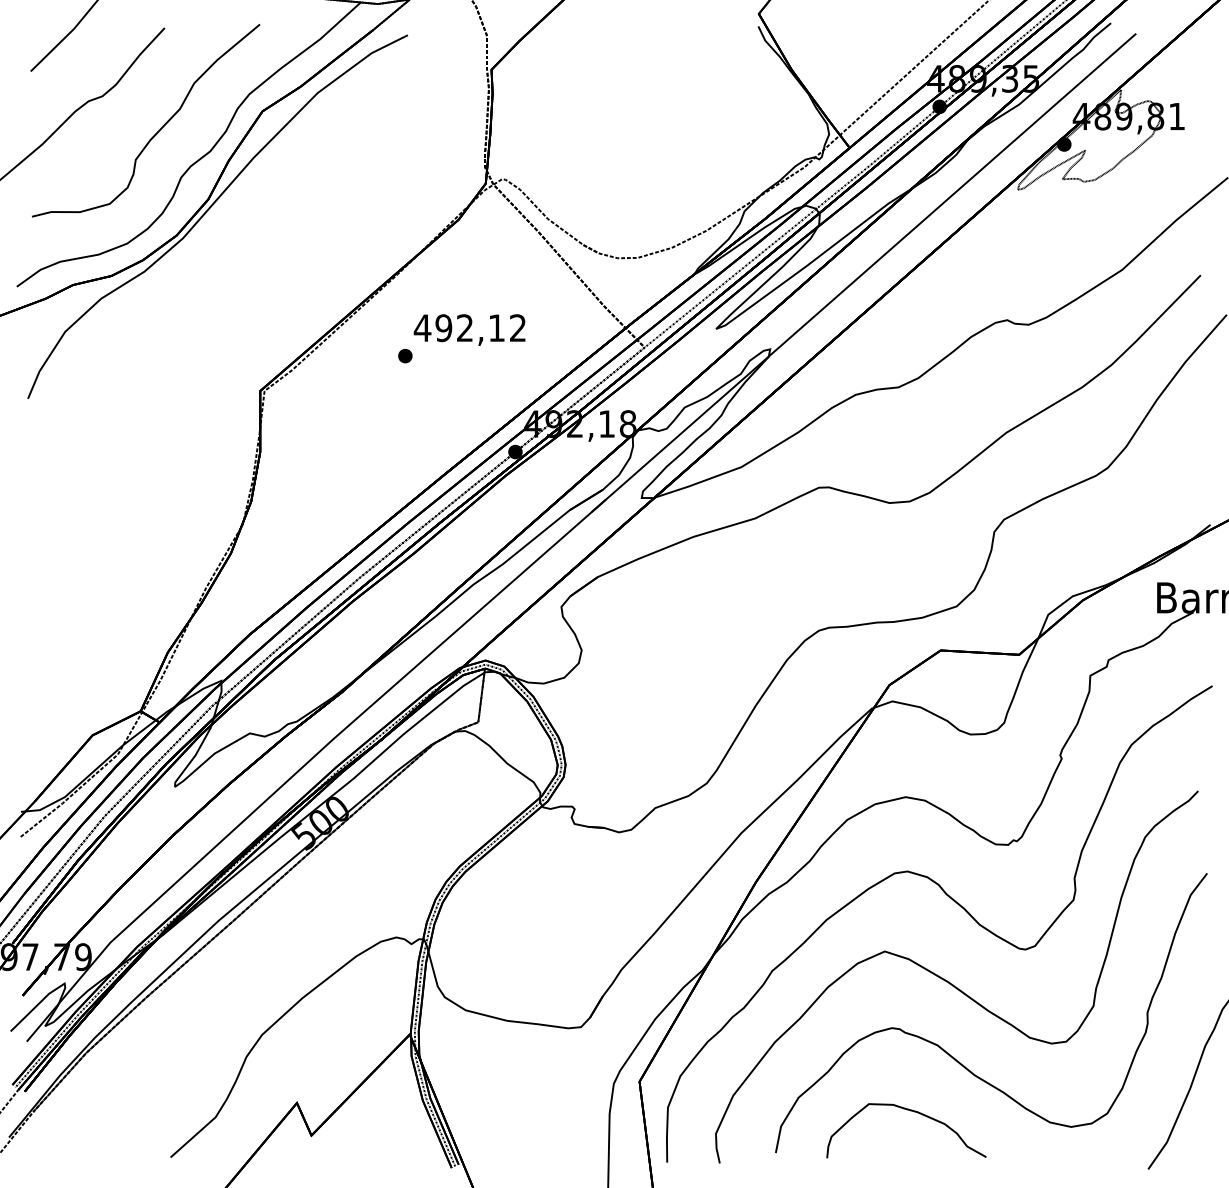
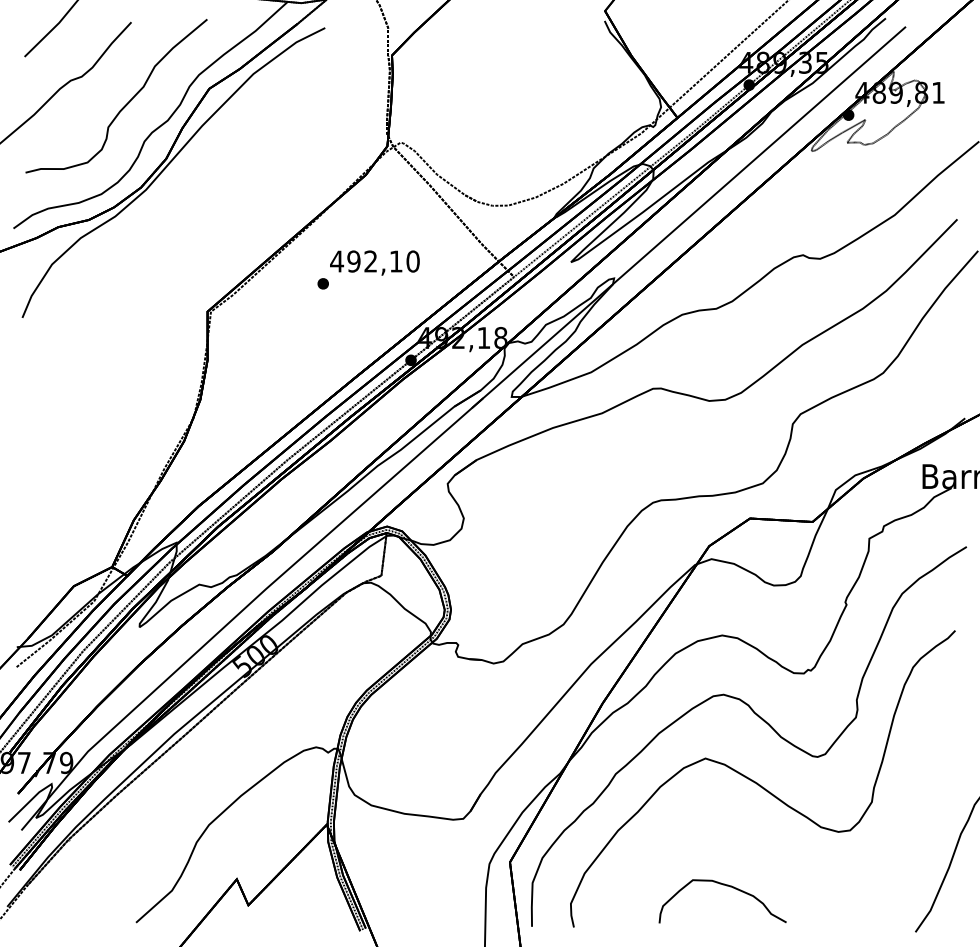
text: (517, 328) -> (412, 261), 492,12 -> 492,10
part: (957, 1059) -> (763, 844), removed

